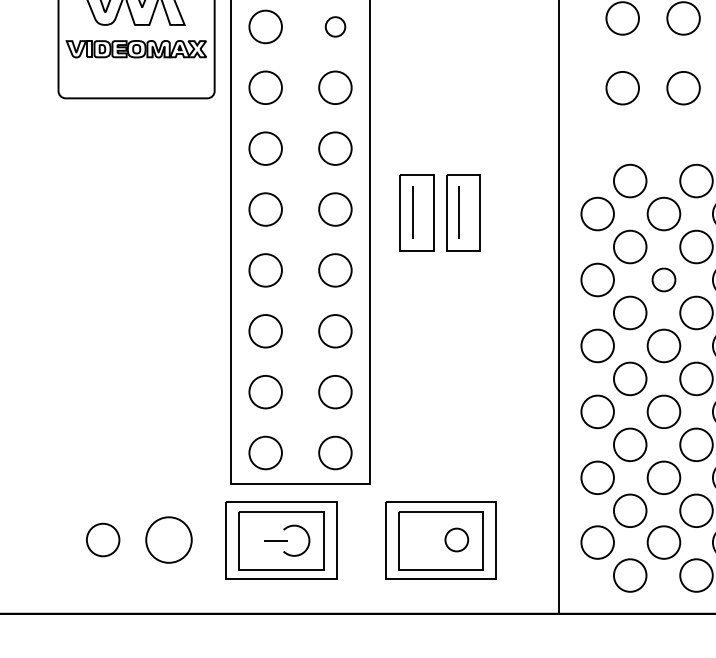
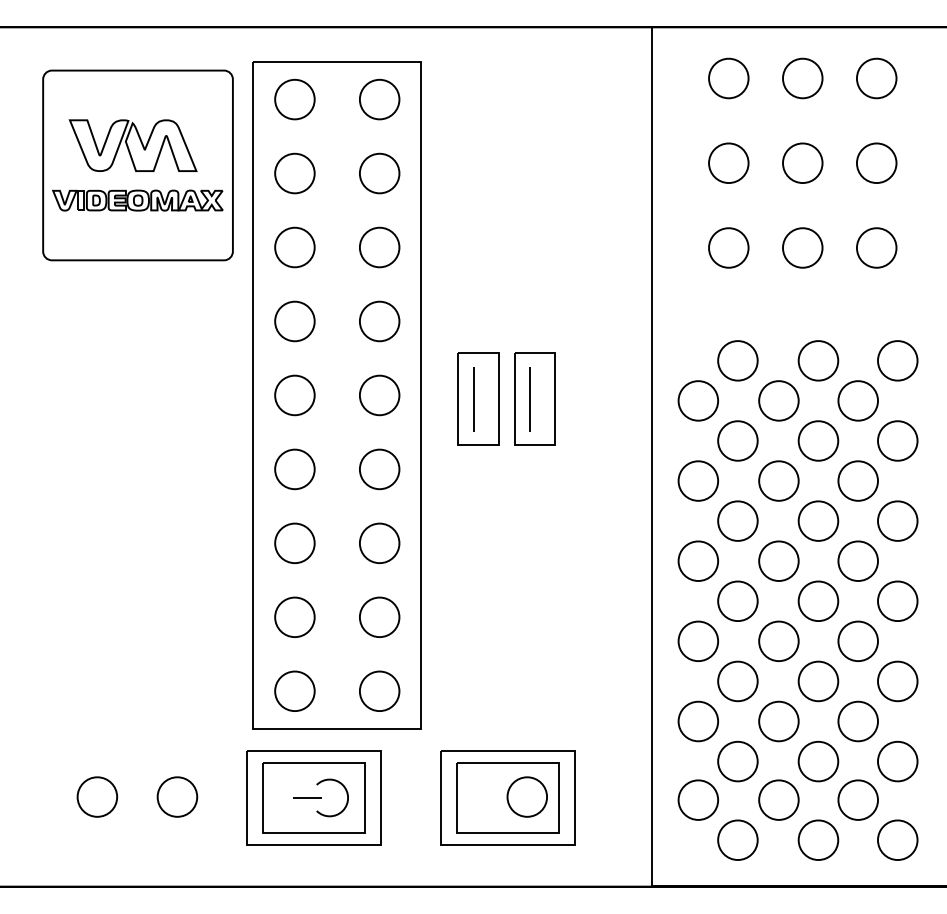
part: (335, 26) -> (379, 173), size x1.67
part: (663, 279) -> (778, 480), size x1.43
part: (169, 539) -> (177, 796), size x0.71
part: (456, 539) -> (526, 796), size x1.43

